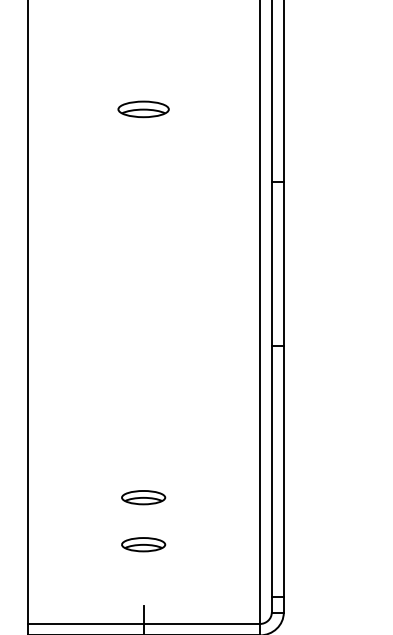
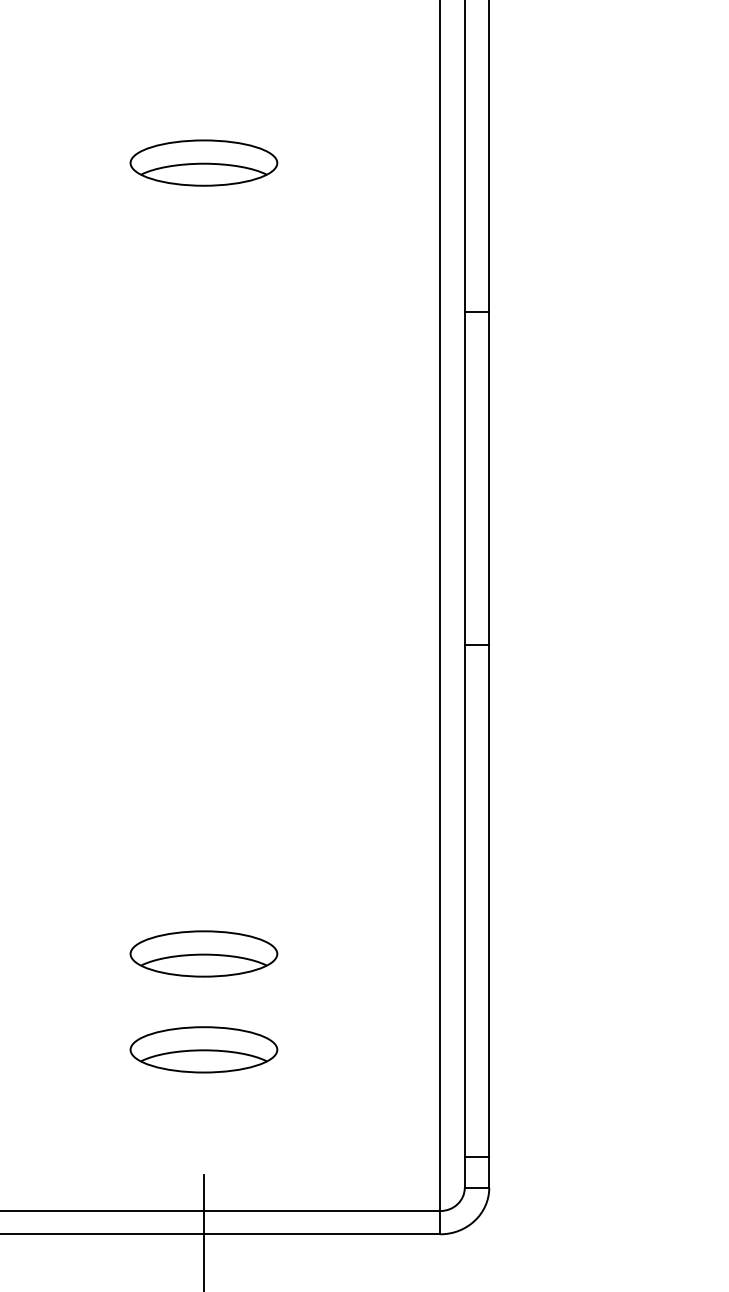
part: (143, 109) -> (203, 163), size x1.43
part: (143, 497) -> (203, 953), size x1.67
part: (143, 544) -> (203, 1049), size x1.67

